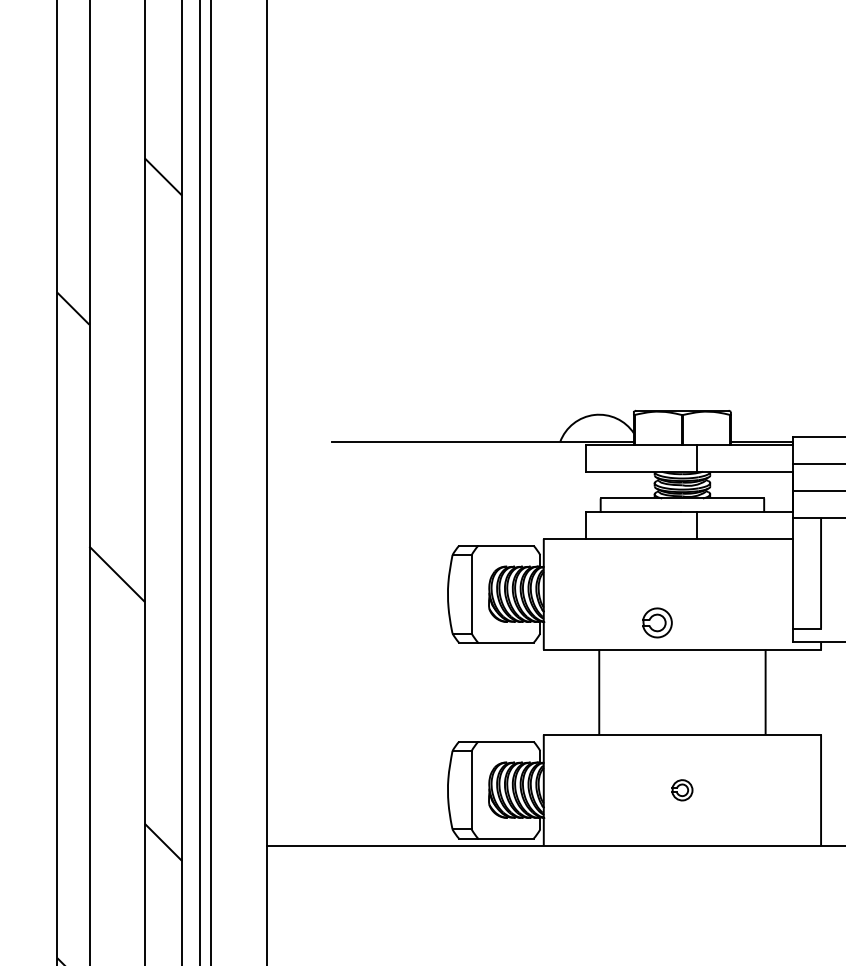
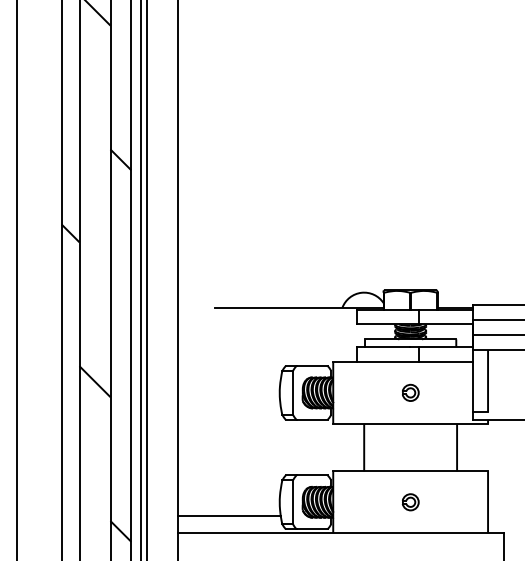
part: (657, 622) -> (410, 392), moved
part: (682, 790) -> (410, 502), size x1.43
line: (358, 815) -> (229, 516), added

